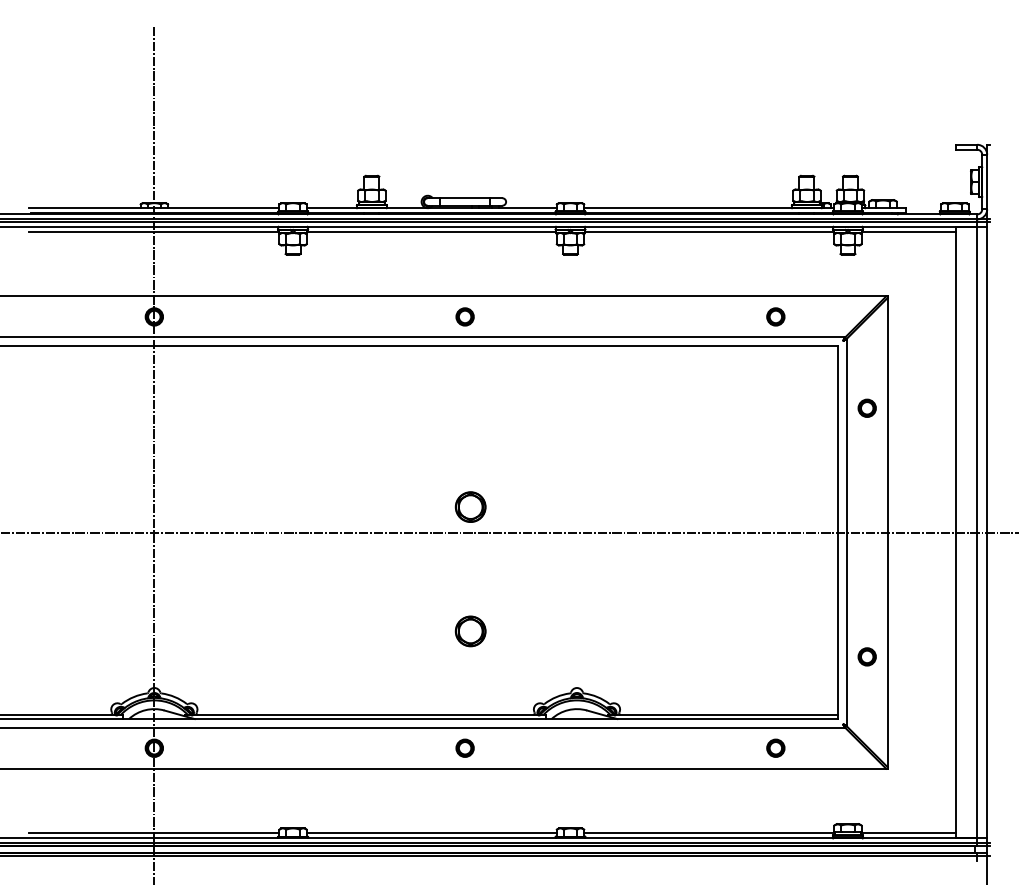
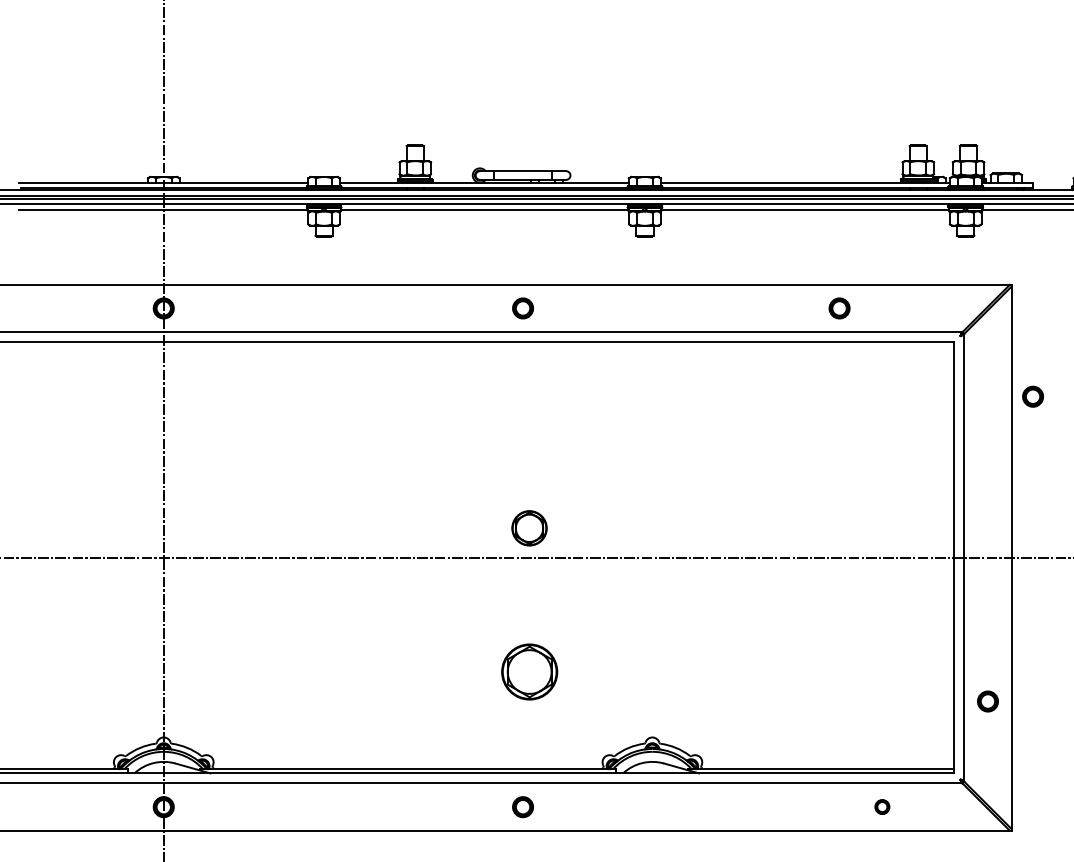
part: (775, 316) -> (839, 307), moved
part: (866, 407) -> (1032, 395), moved
part: (470, 631) -> (529, 672), size x1.6
part: (775, 747) -> (881, 806), size x0.7

